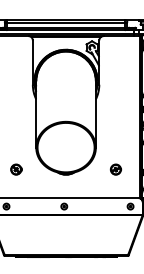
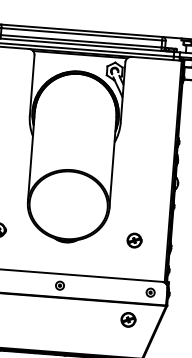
part: (115, 227) -> (127, 319), added

